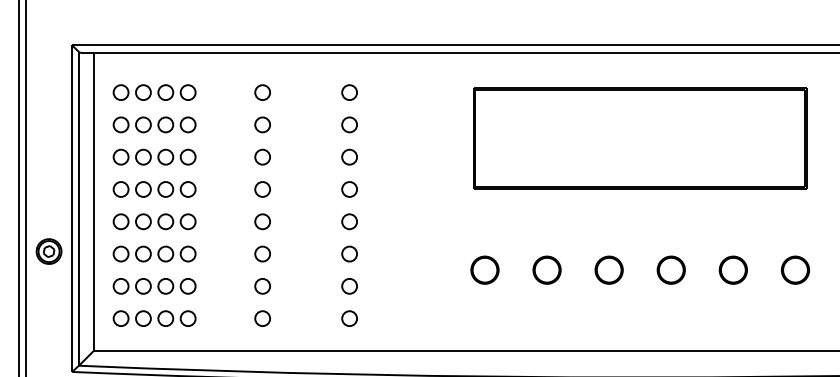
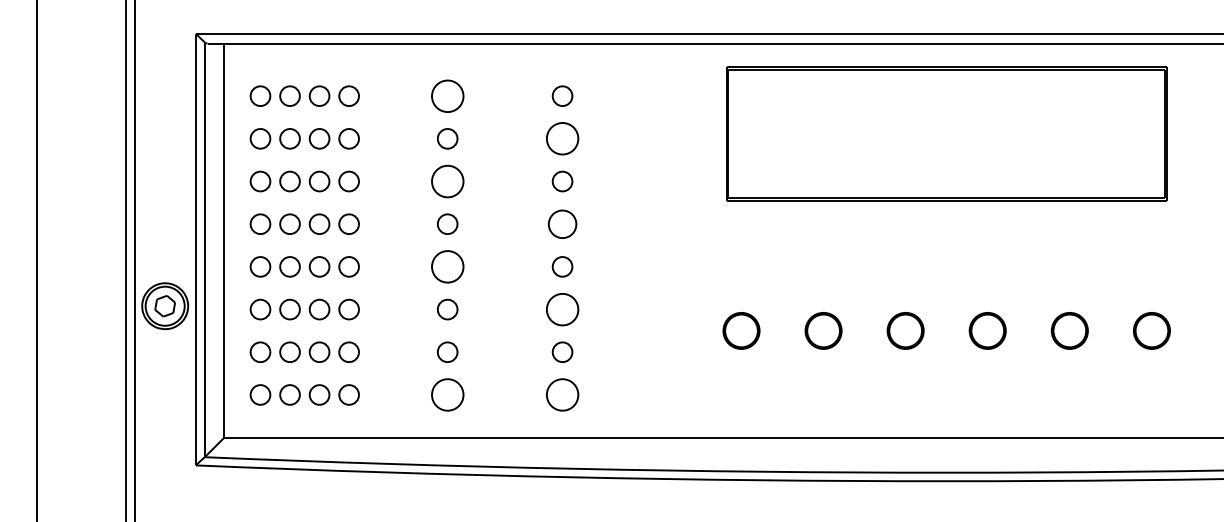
part: (262, 92) -> (447, 95), size x1.6
part: (349, 124) -> (562, 138), size x1.6
part: (640, 138) -> (946, 133), moved
part: (262, 157) -> (447, 181), size x1.6
part: (349, 188) -> (562, 223), size x1.4
part: (262, 221) -> (447, 266), size x1.6
part: (49, 251) -> (165, 306), size x1.4
part: (349, 254) -> (562, 309), size x1.6
part: (262, 318) -> (447, 394), size x1.6
part: (349, 318) -> (562, 394), size x1.6

